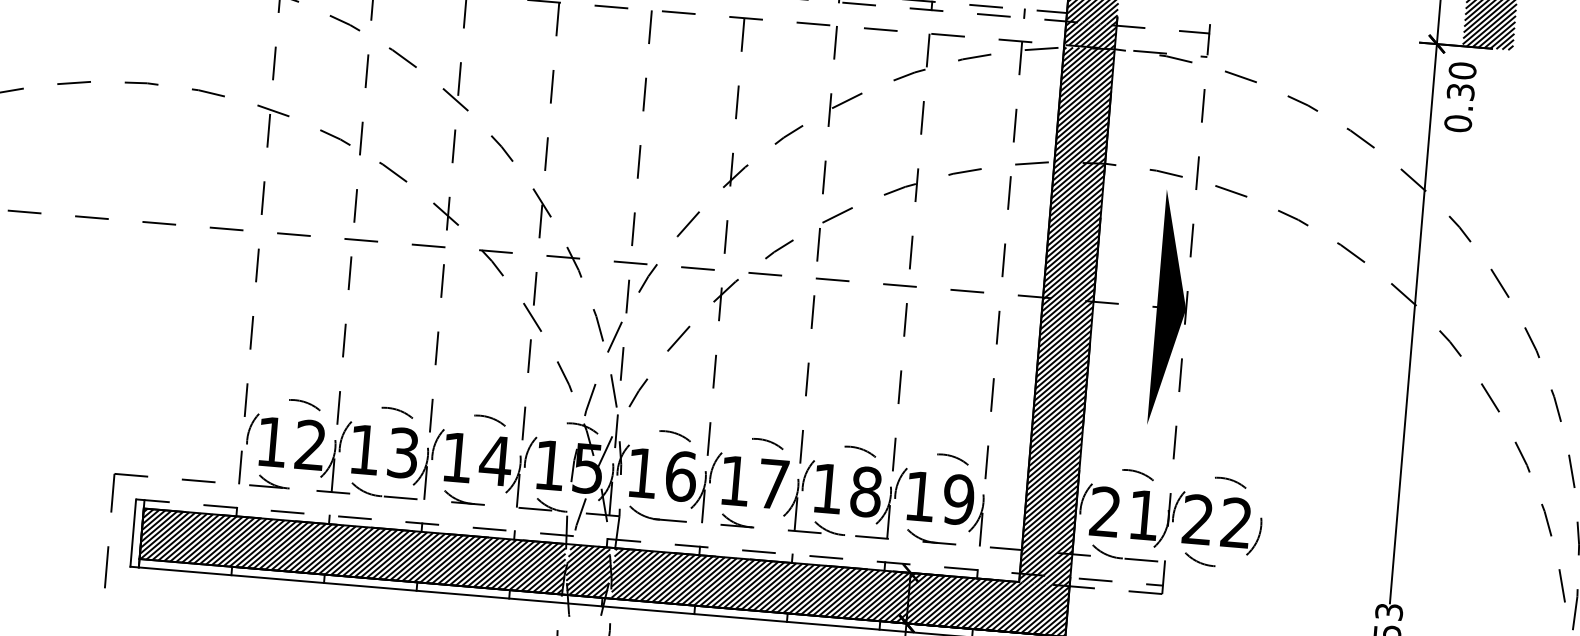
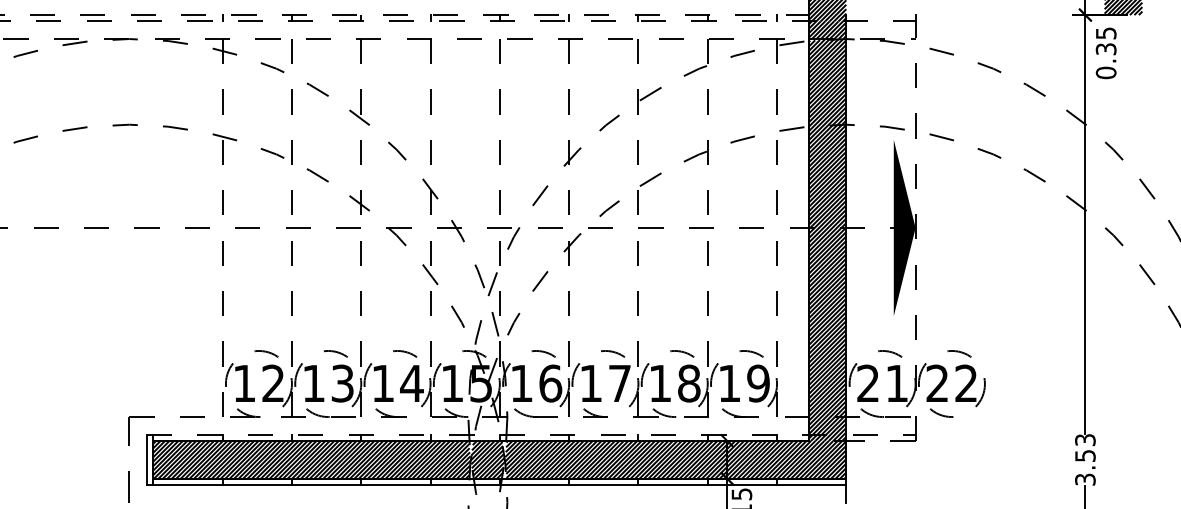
text: (1461, 70) -> (1105, 33), 0.30 -> 0.35

